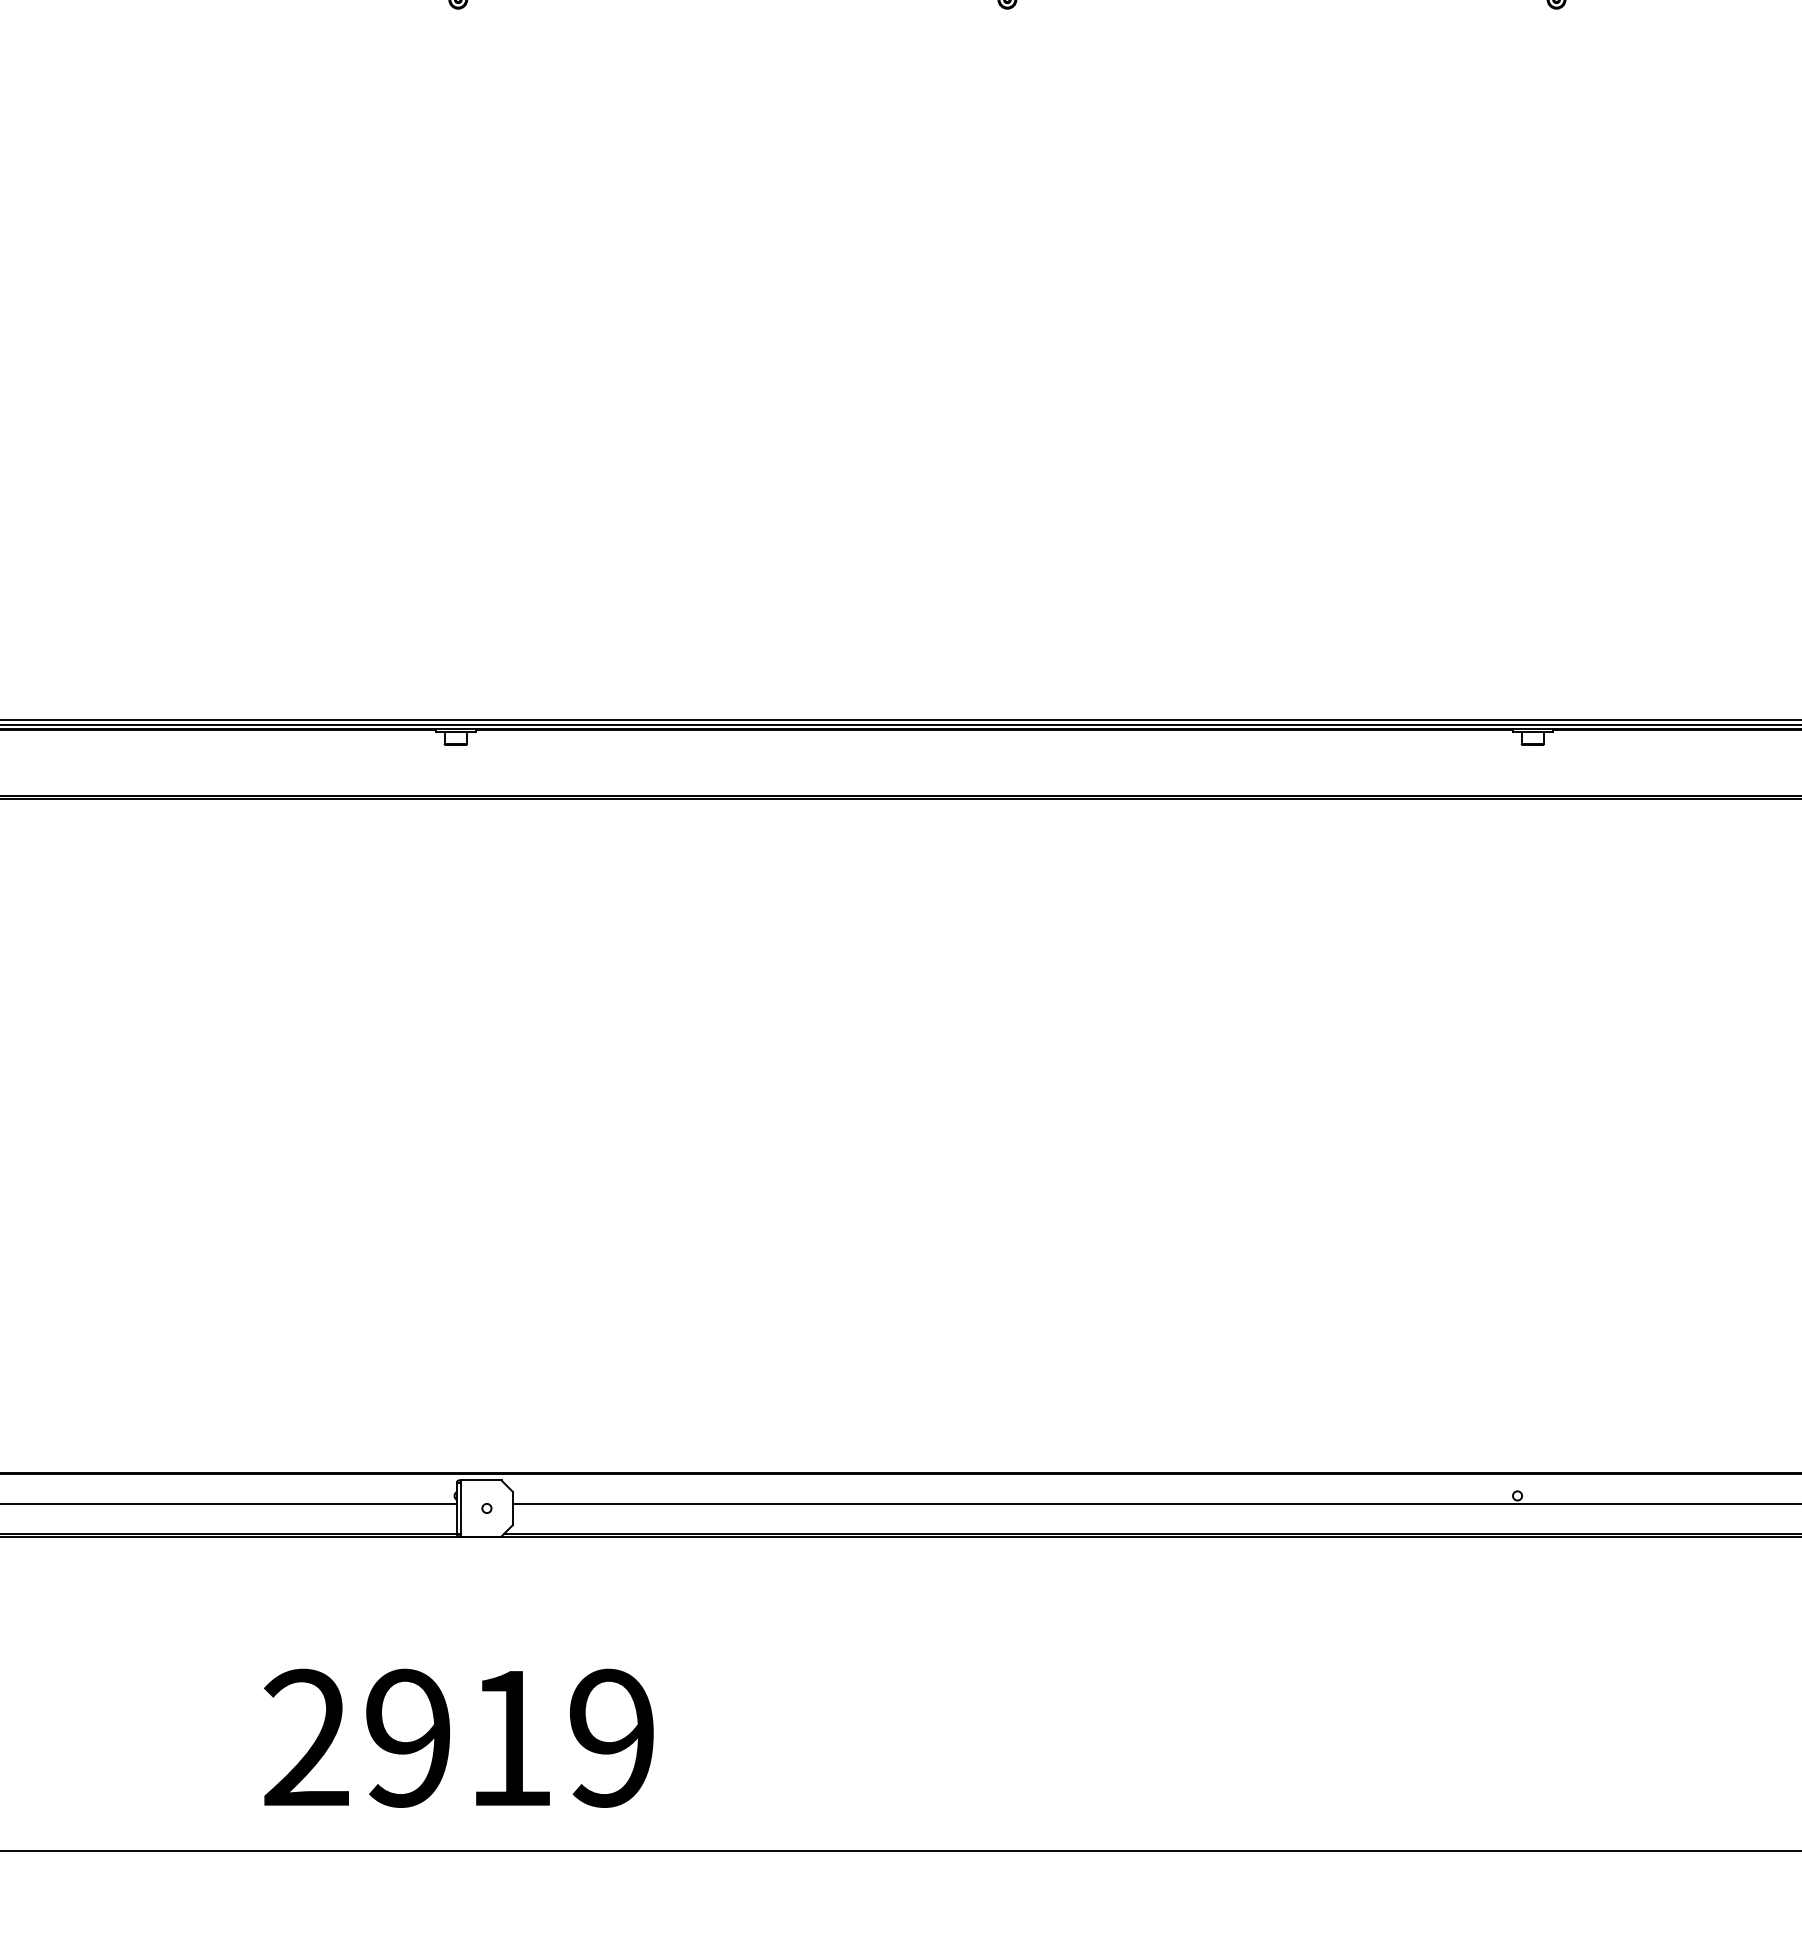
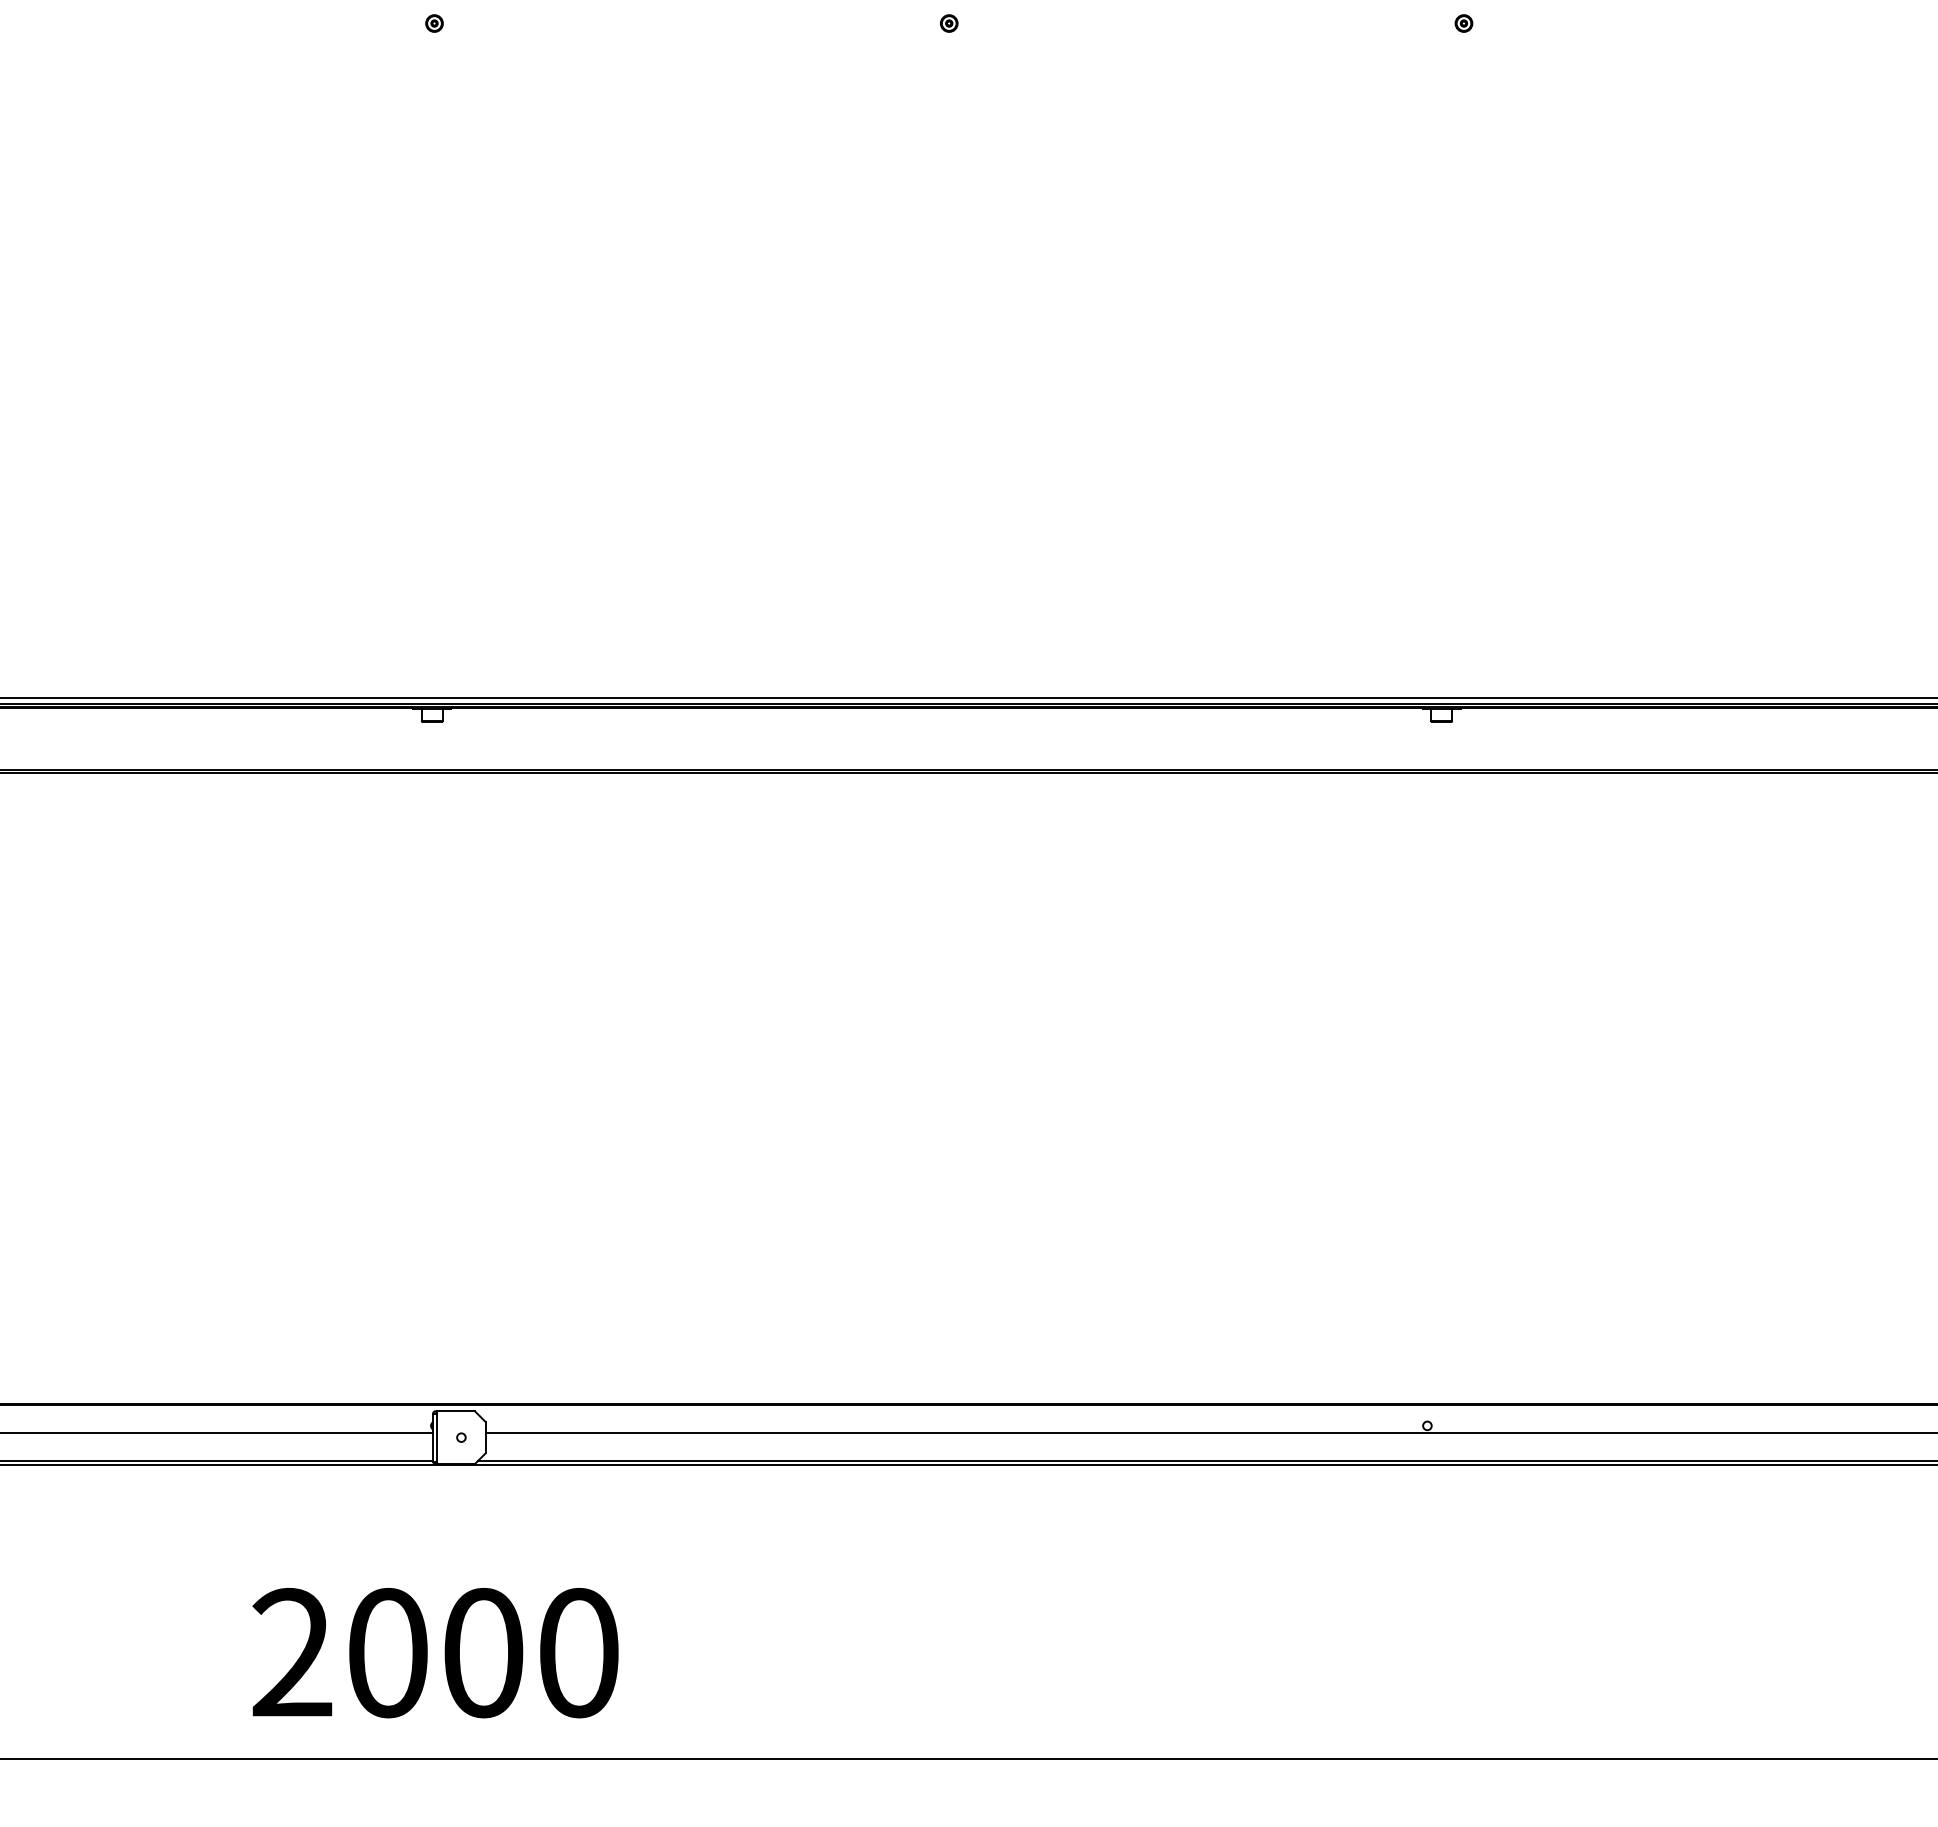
text: (510, 1737) -> (483, 1652), 2919 -> 2000

